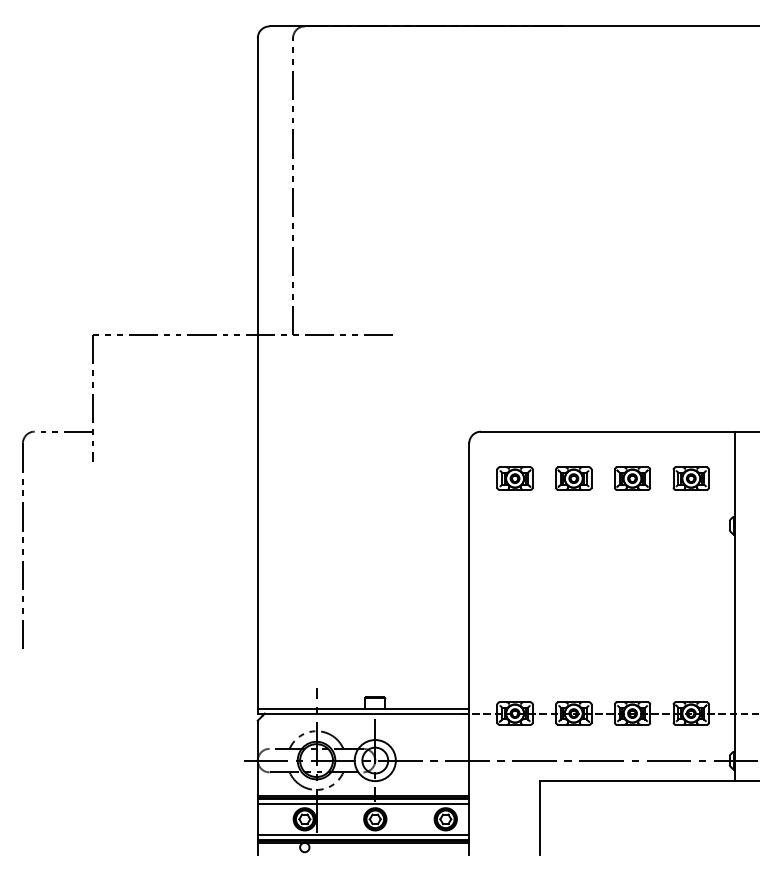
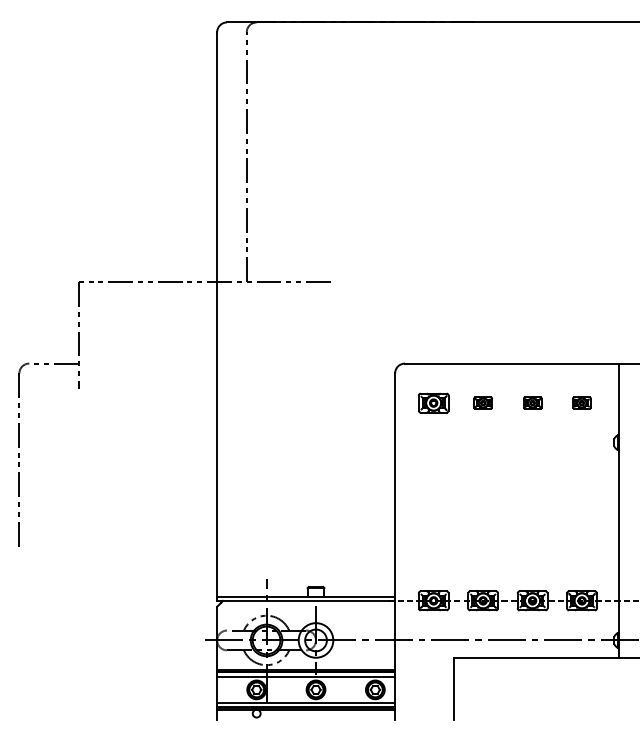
part: (573, 478) -> (482, 402), size x0.6
part: (632, 478) -> (532, 402), size x0.6
part: (690, 478) -> (581, 402), size x0.6

